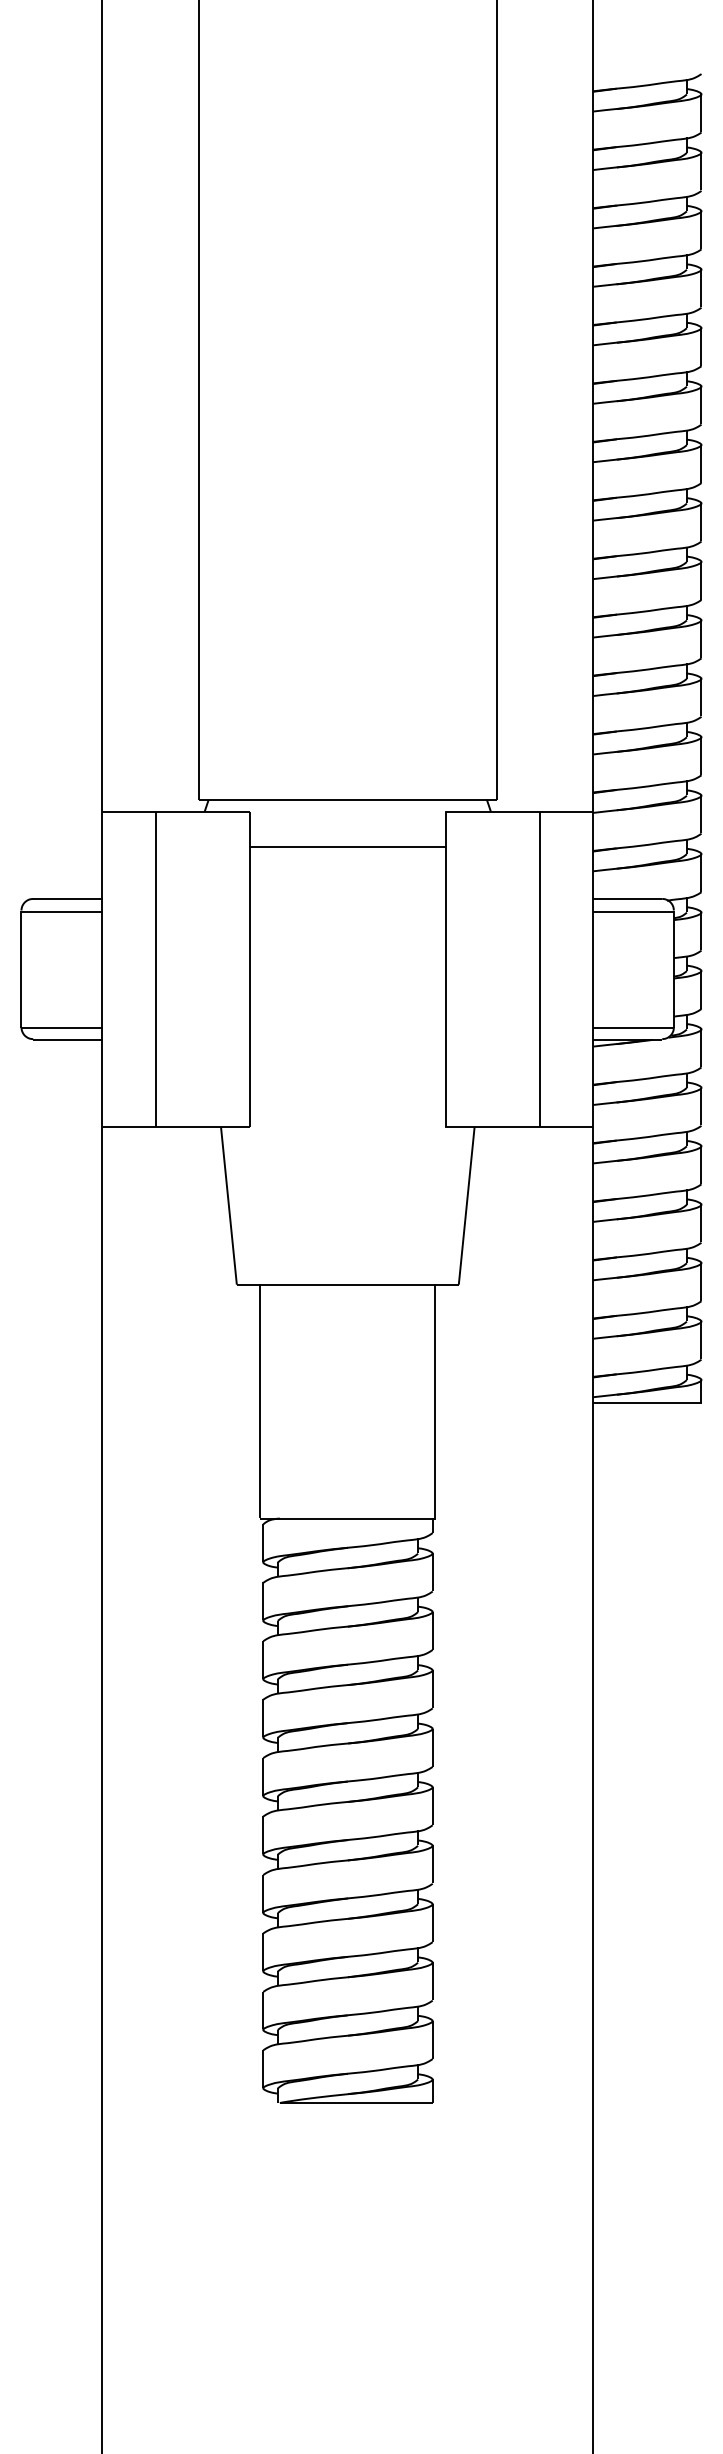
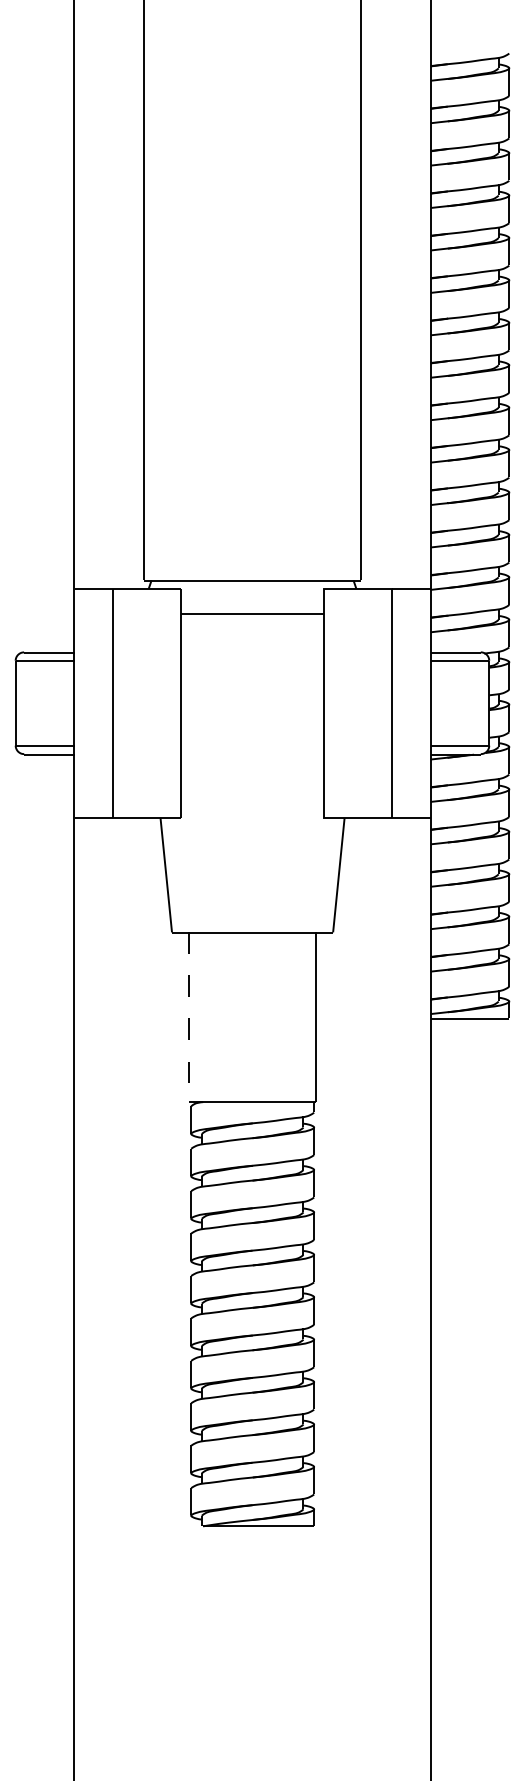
line: (259, 1401) -> (188, 1017), solid -> dashed

